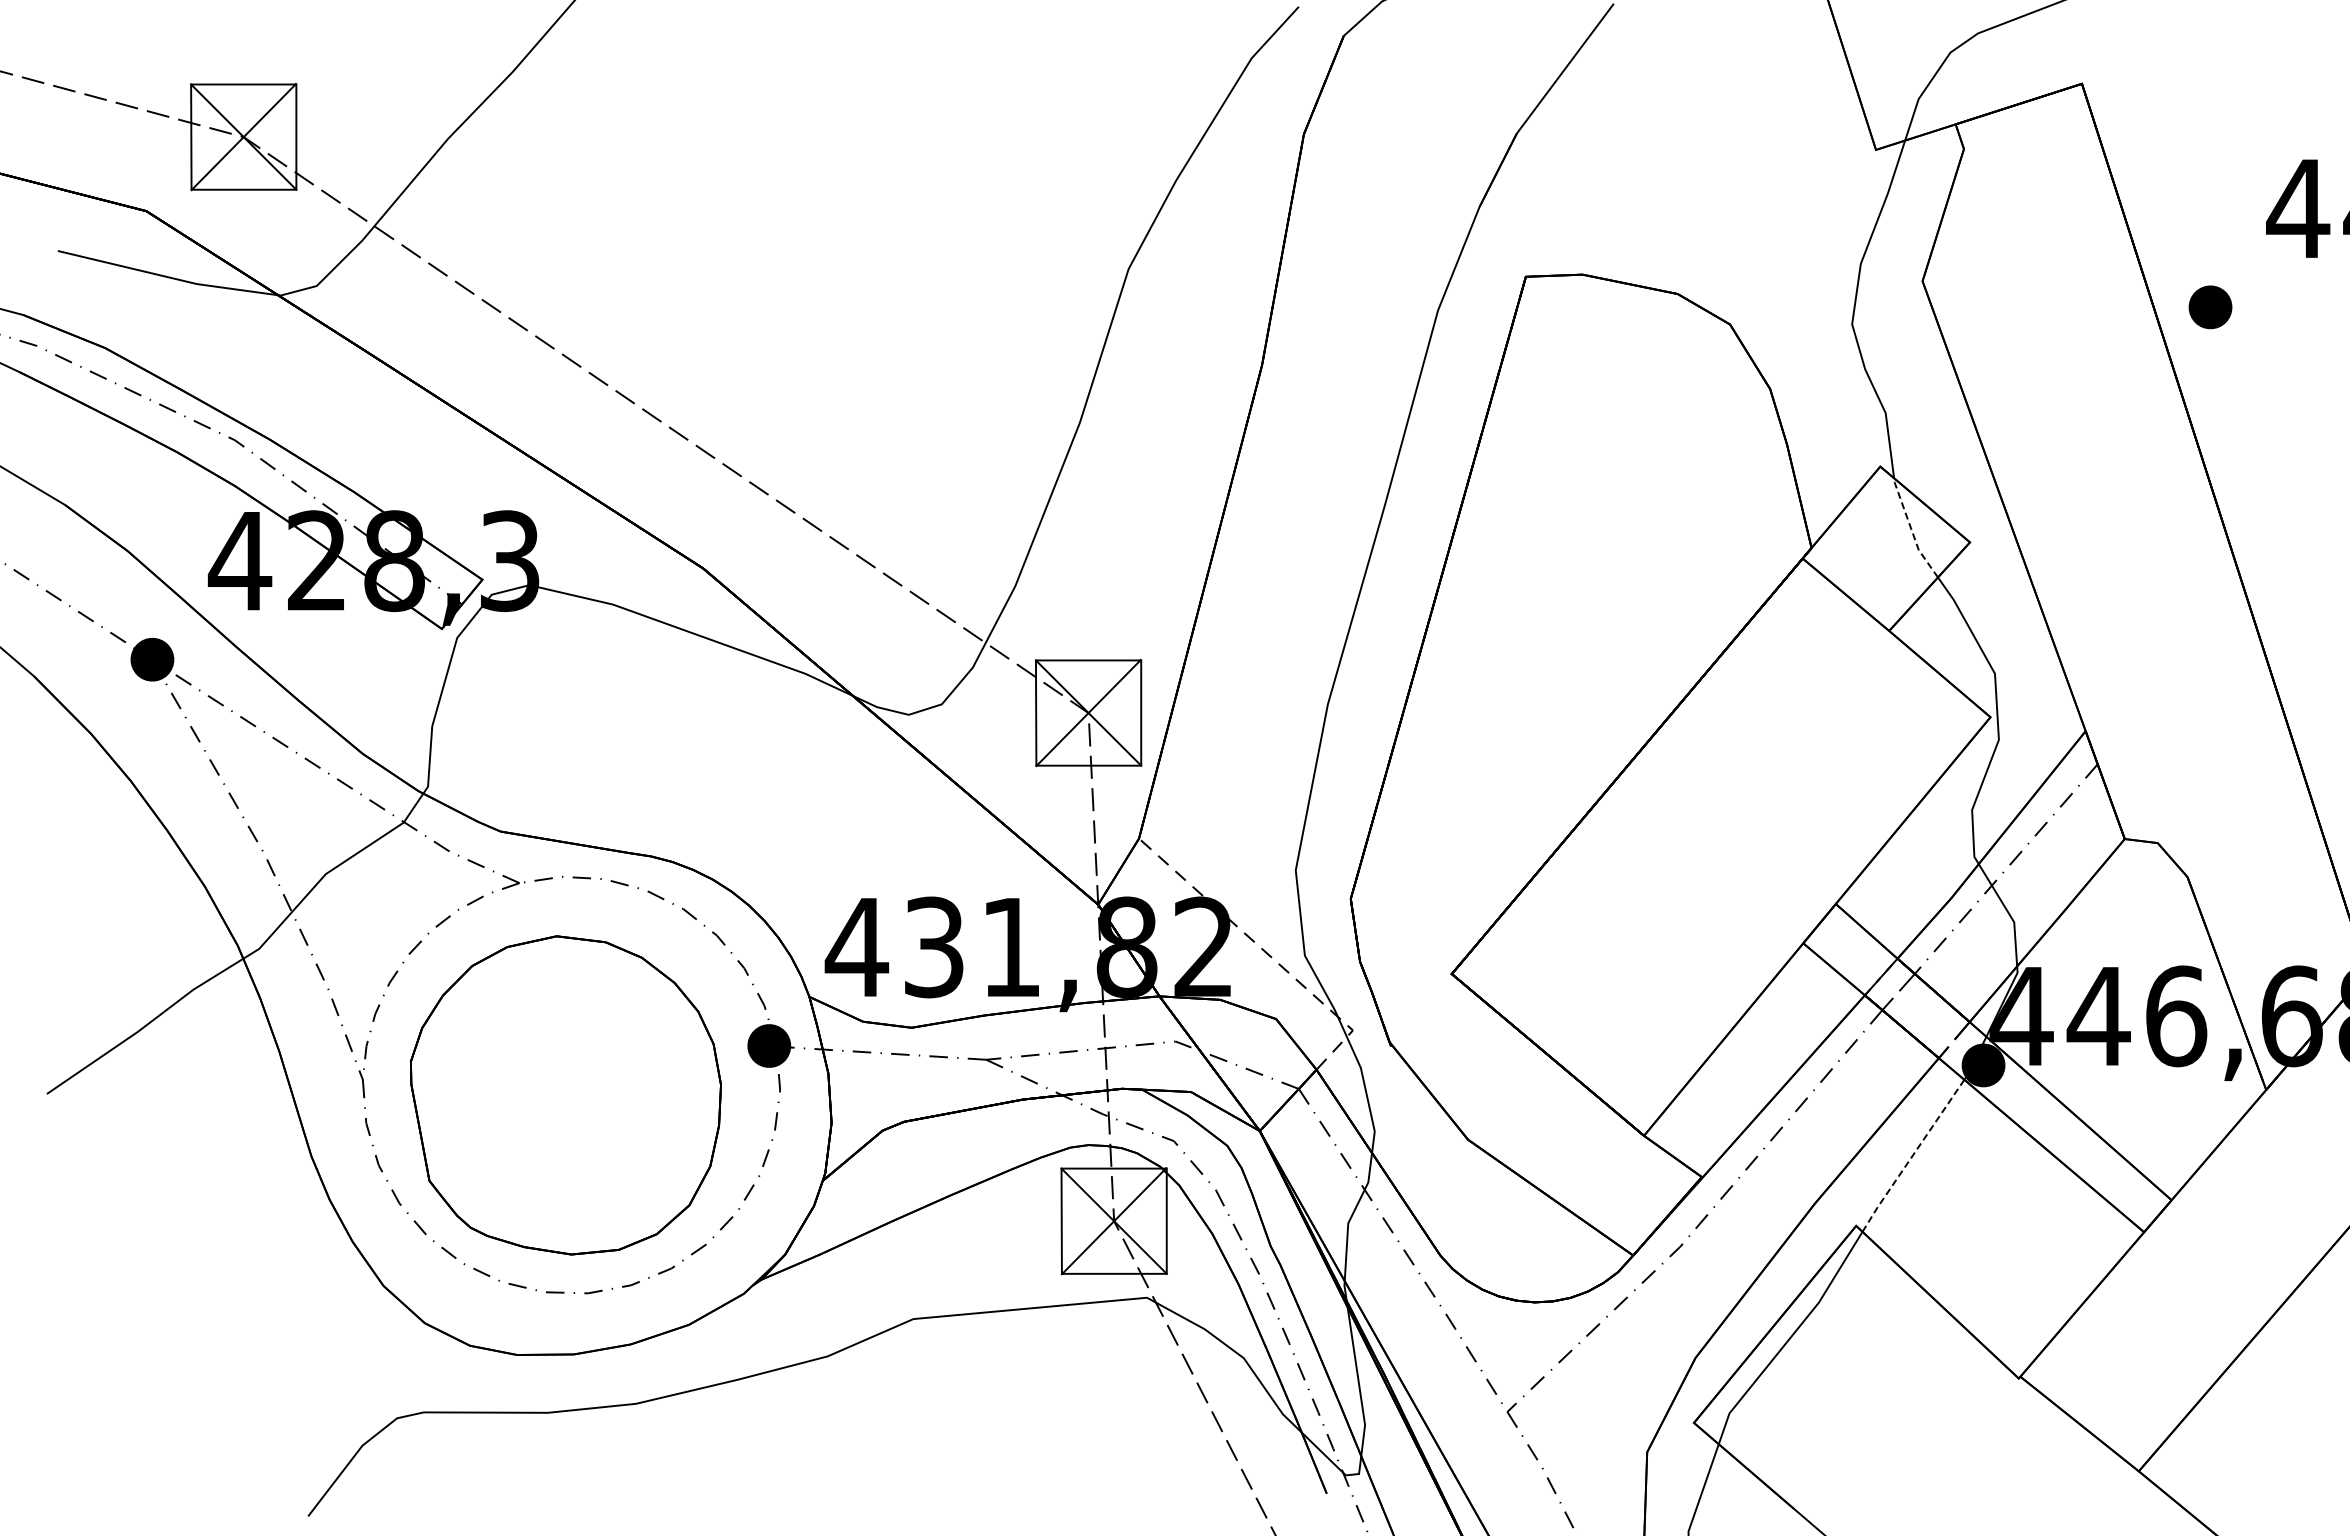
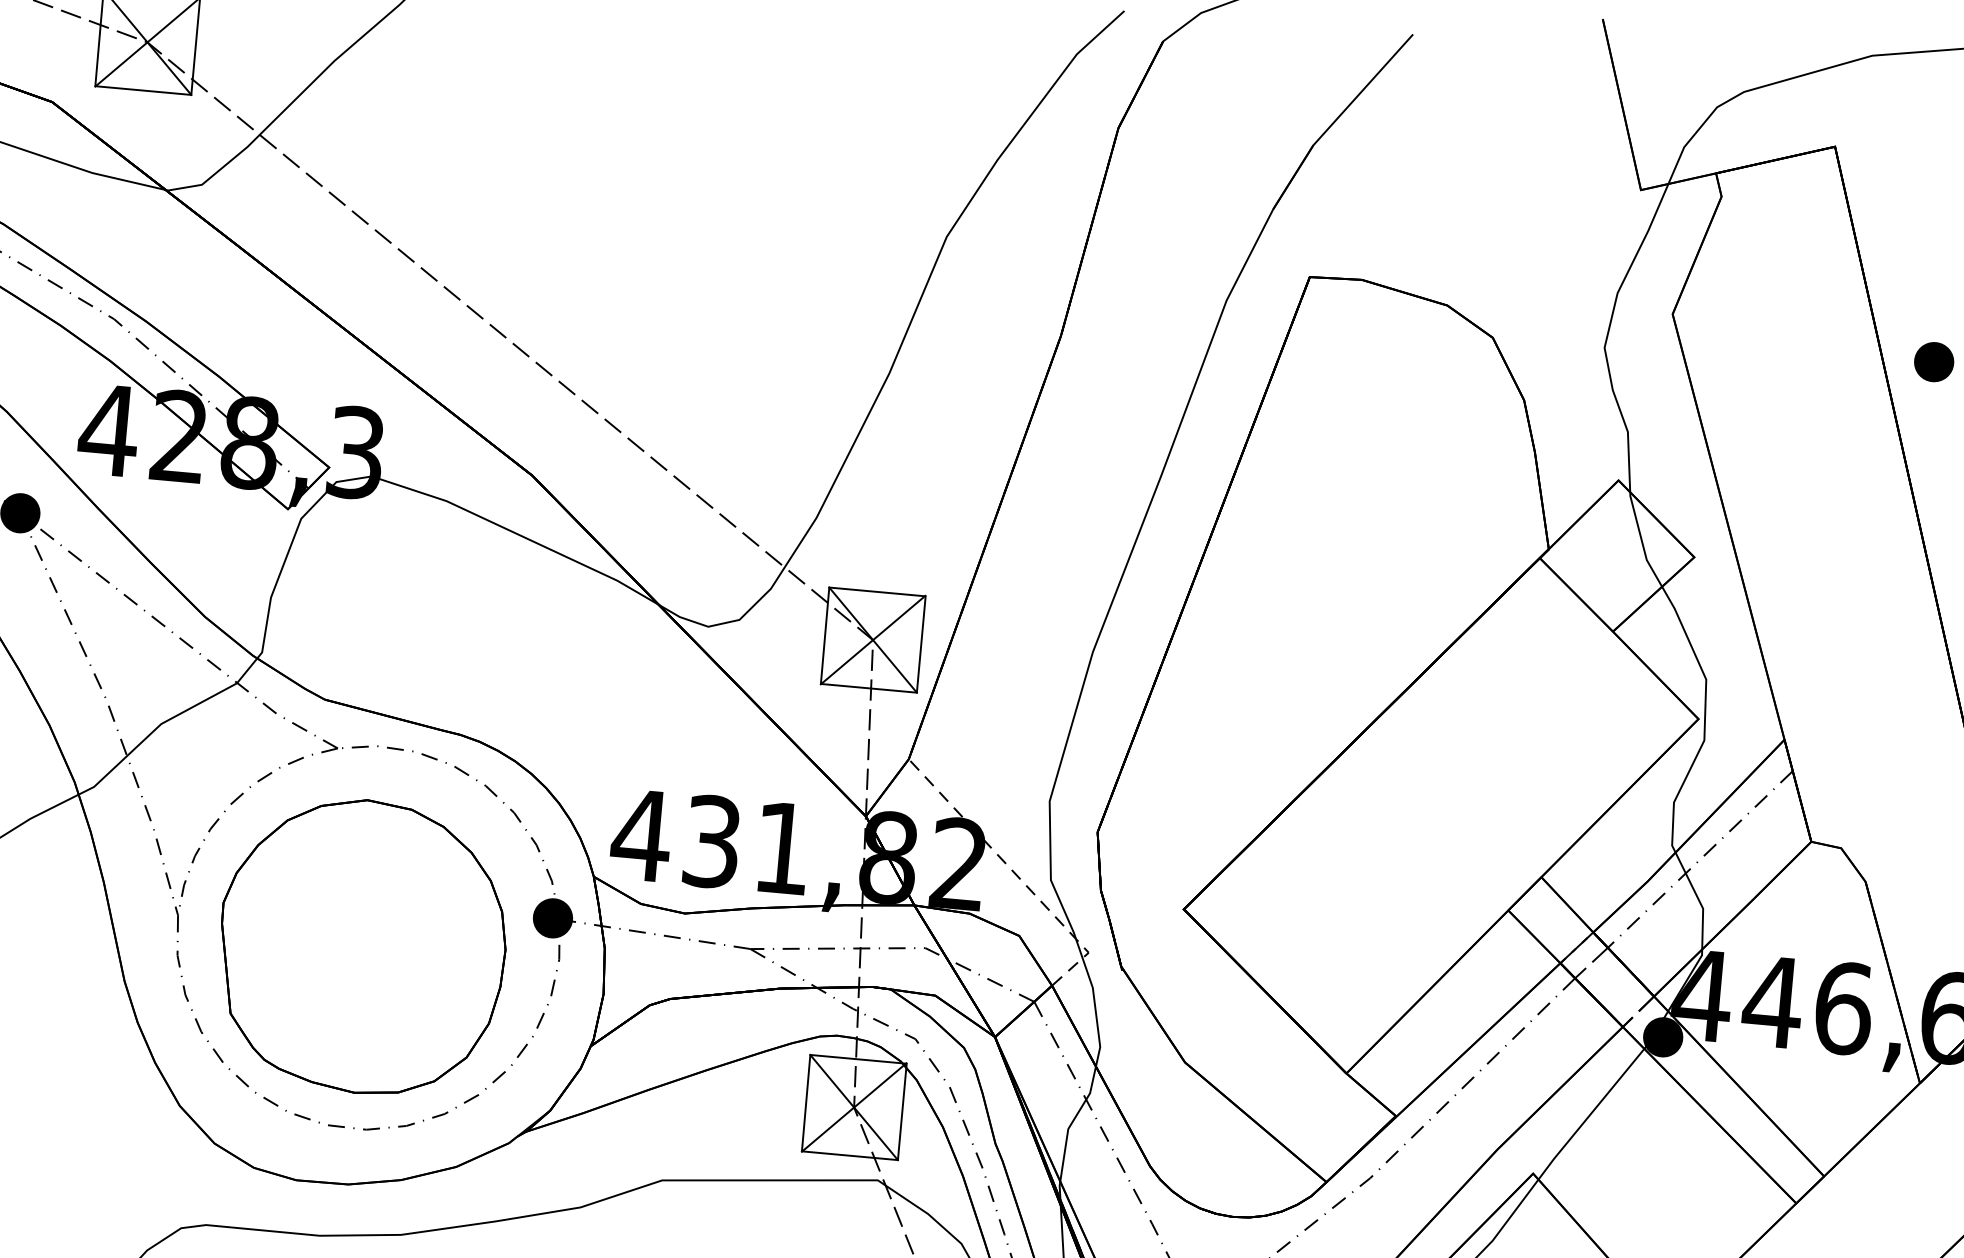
line: (1911, 529) -> (1641, 540), dashed -> solid
line: (1912, 1155) -> (1590, 1113), dashed -> solid

